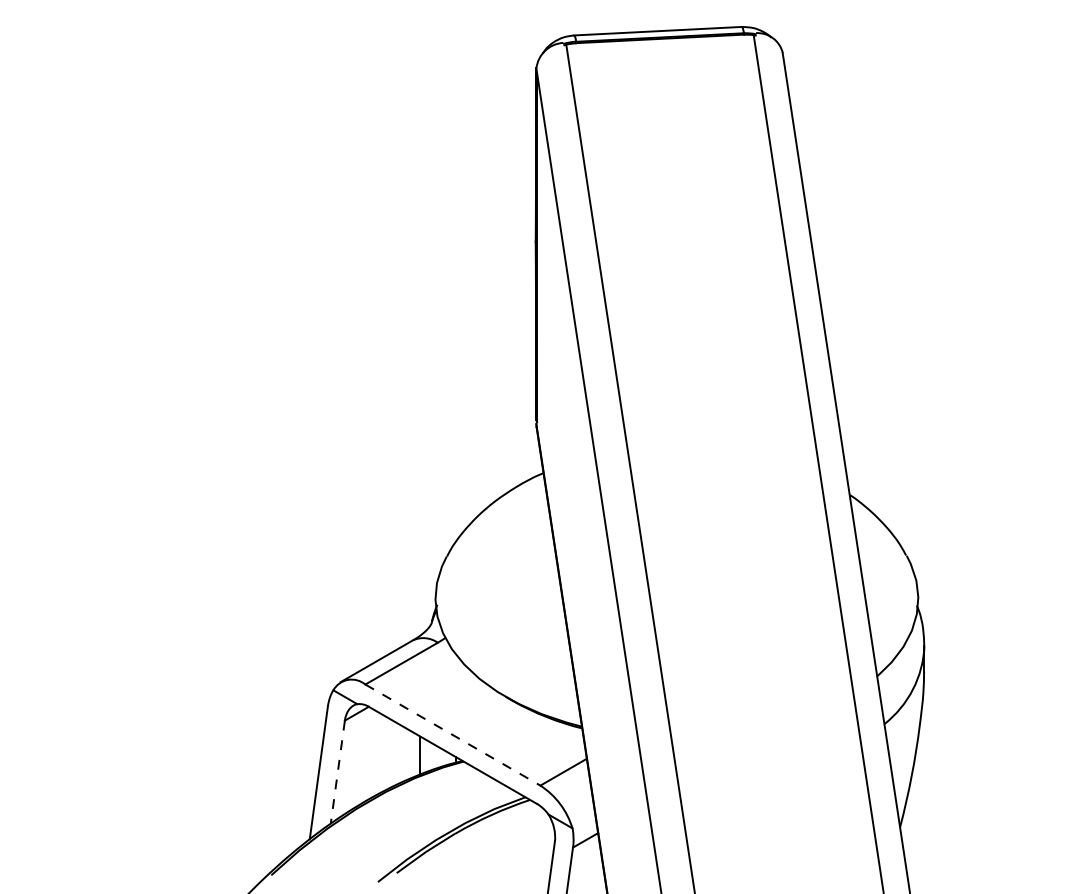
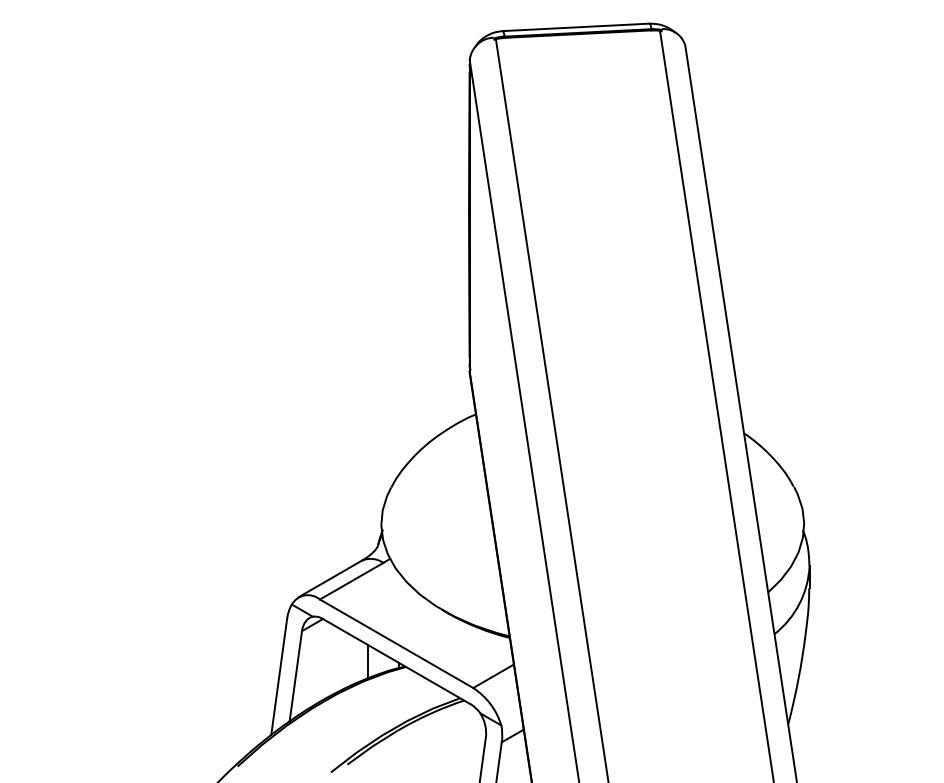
line: (453, 735) -> (397, 644), dashed -> solid
line: (337, 772) -> (295, 676), dashed -> solid

